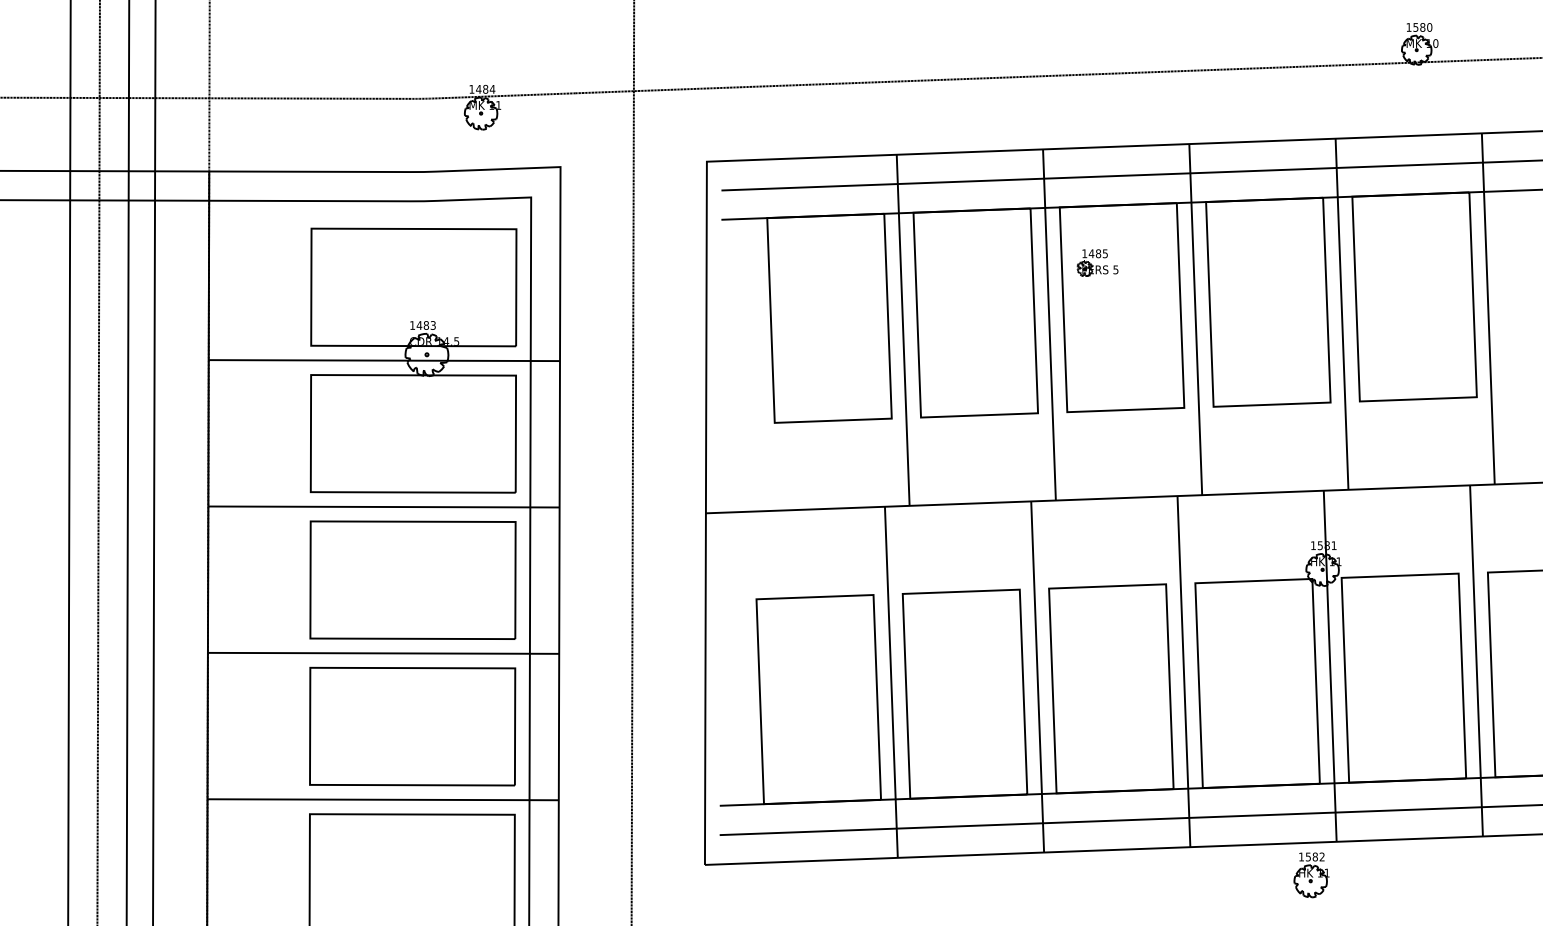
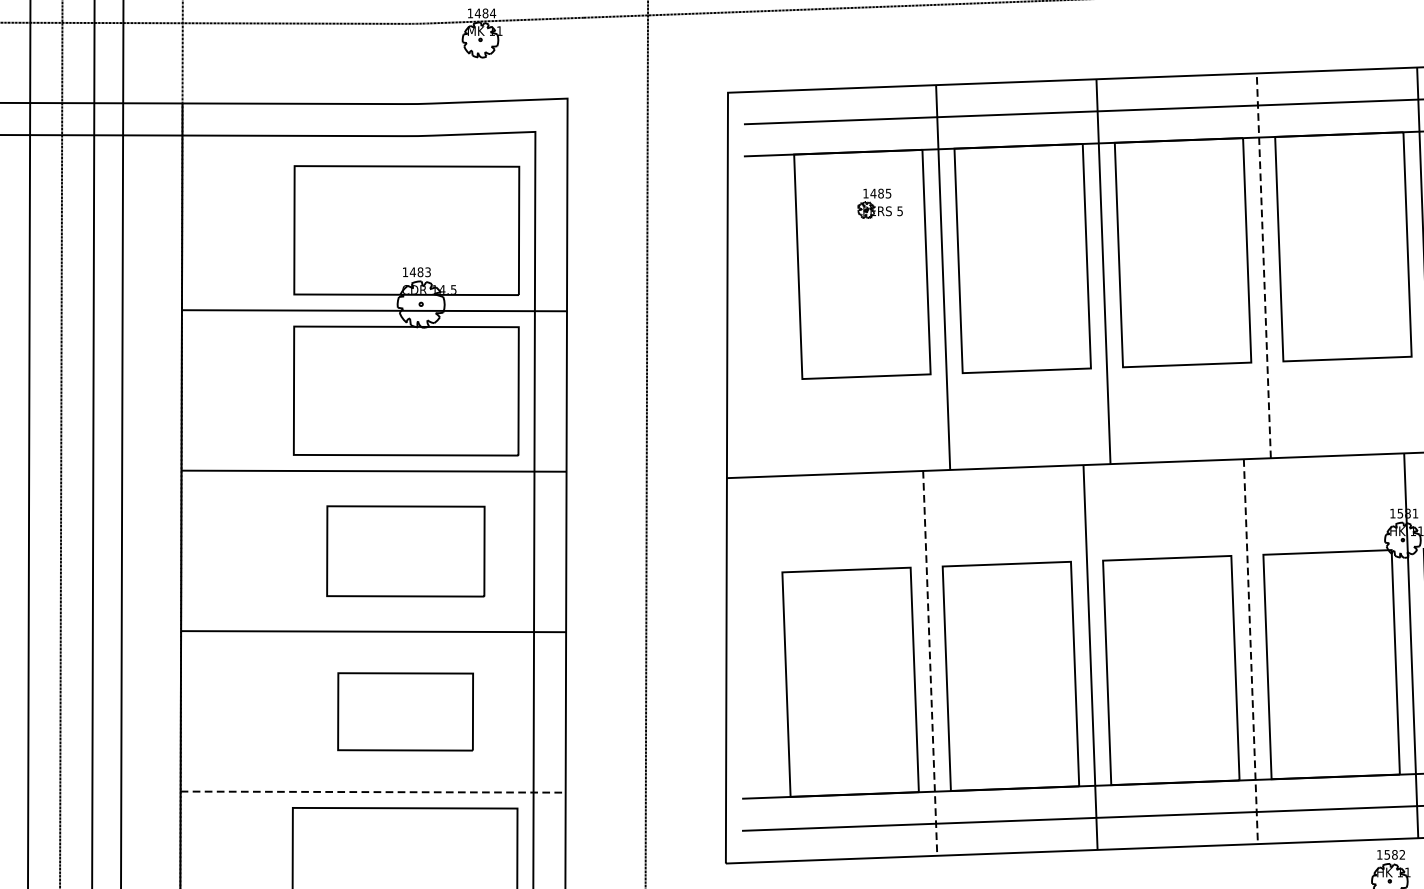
part: (1097, 262) -> (879, 203), moved
line: (1195, 319) -> (1263, 265), solid -> dashed
part: (412, 579) -> (405, 550), size x0.7
line: (1183, 671) -> (1250, 651), solid -> dashed
line: (891, 682) -> (930, 663), solid -> dashed
part: (412, 726) -> (405, 711), size x0.6
line: (383, 799) -> (373, 791), solid -> dashed

